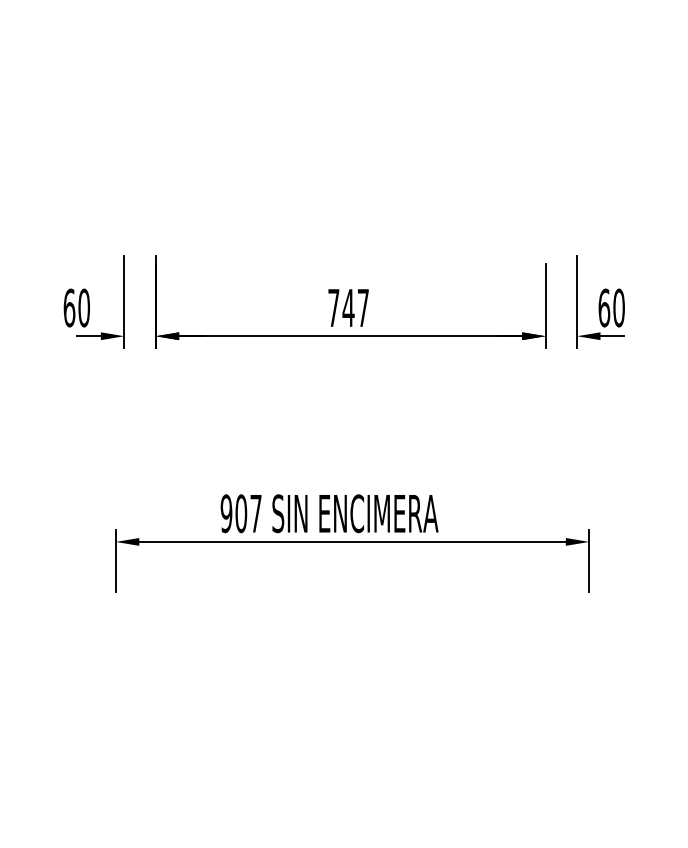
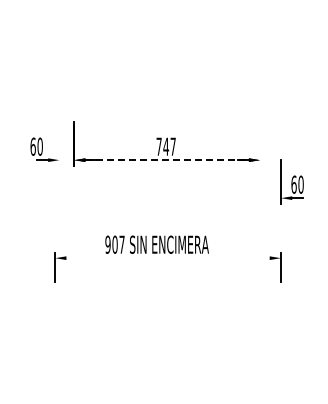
line: (124, 301) -> (59, 143), removed
part: (598, 301) -> (291, 181), moved
line: (546, 305) -> (260, 145), removed
line: (351, 336) -> (167, 160), solid -> dashed
line: (351, 542) -> (167, 258), removed

